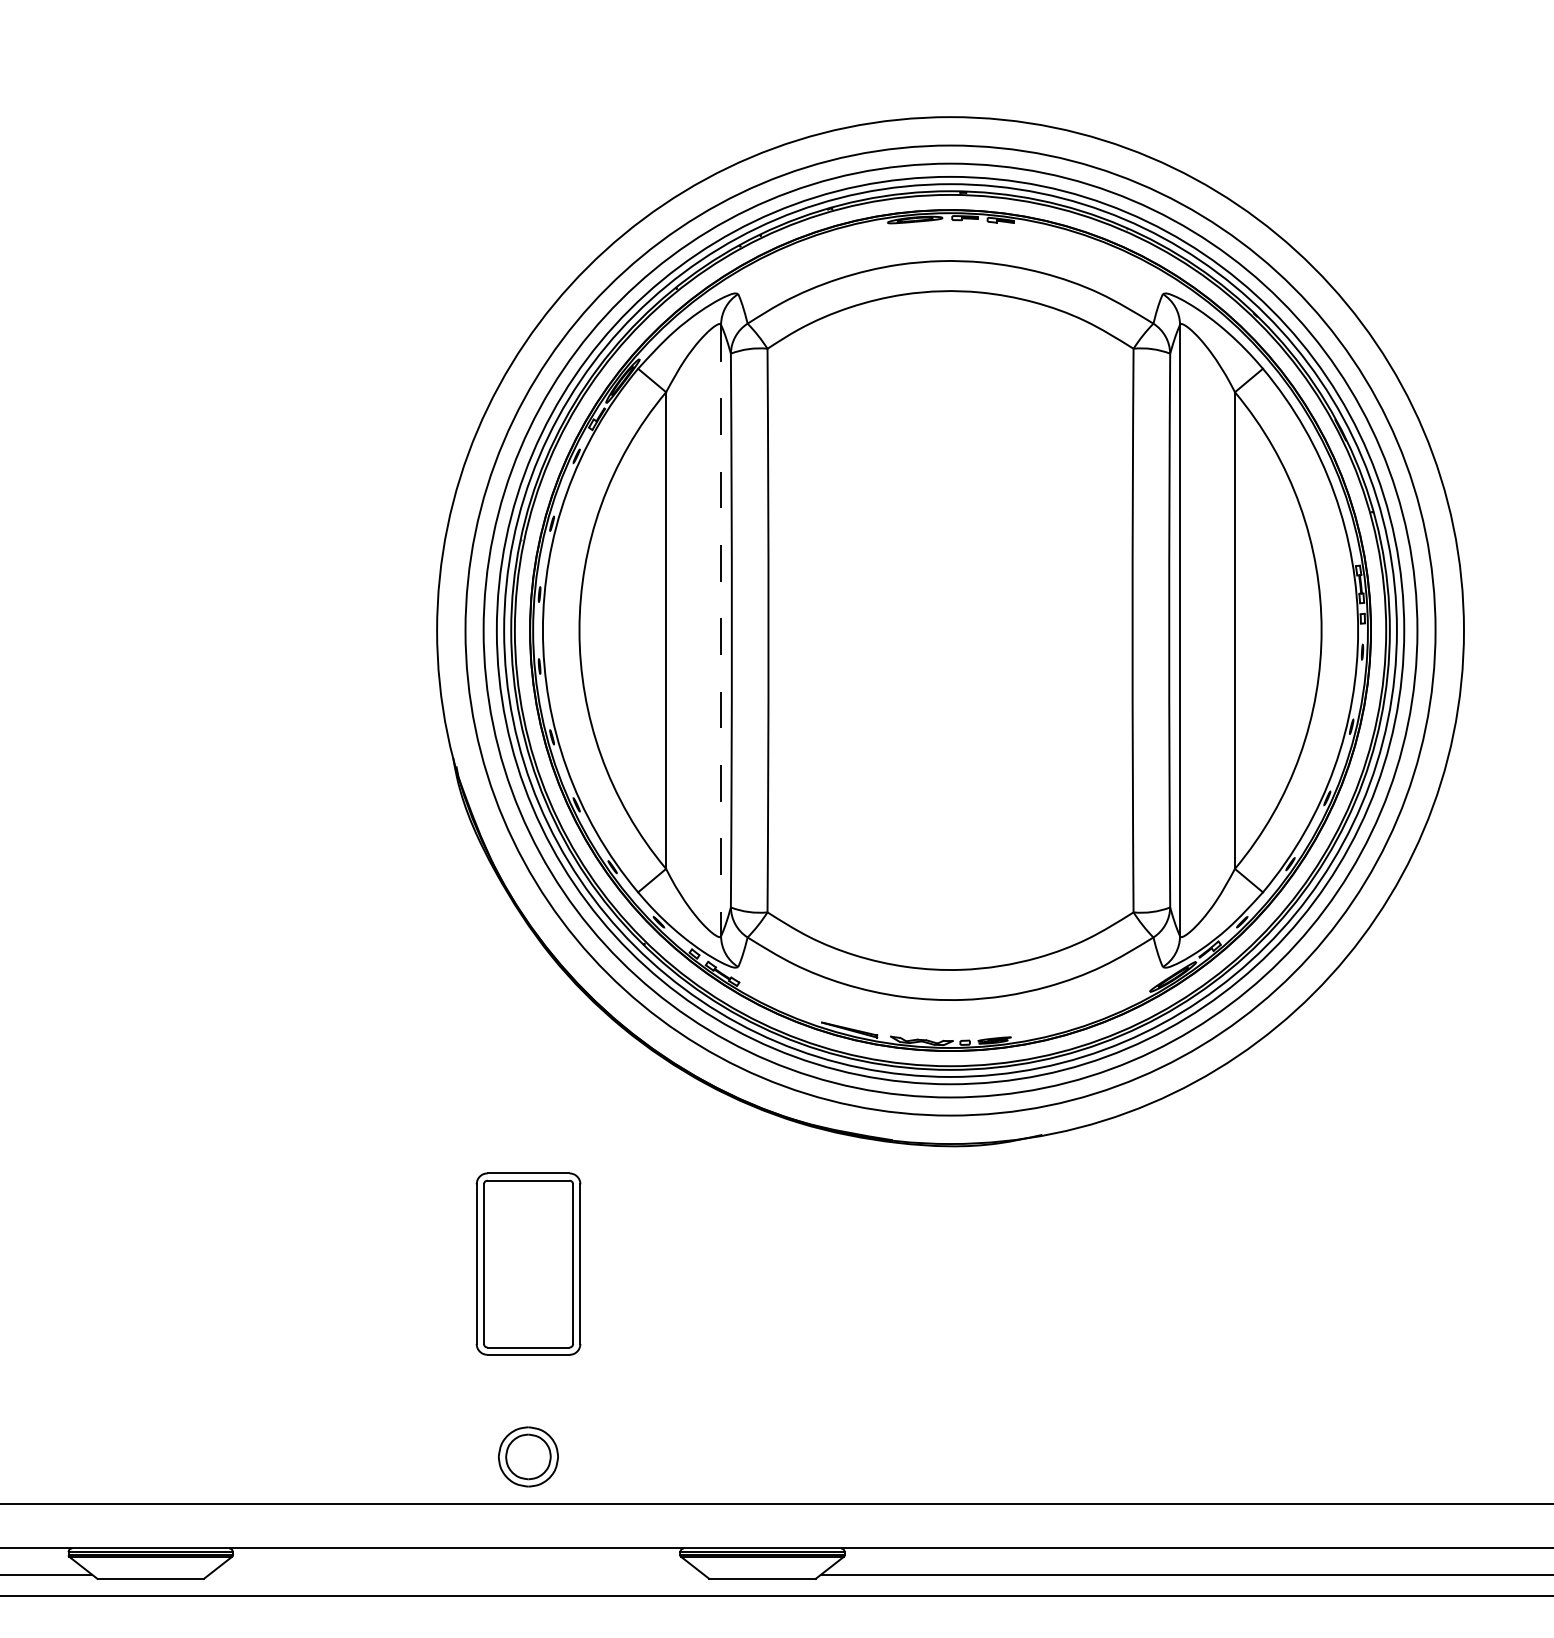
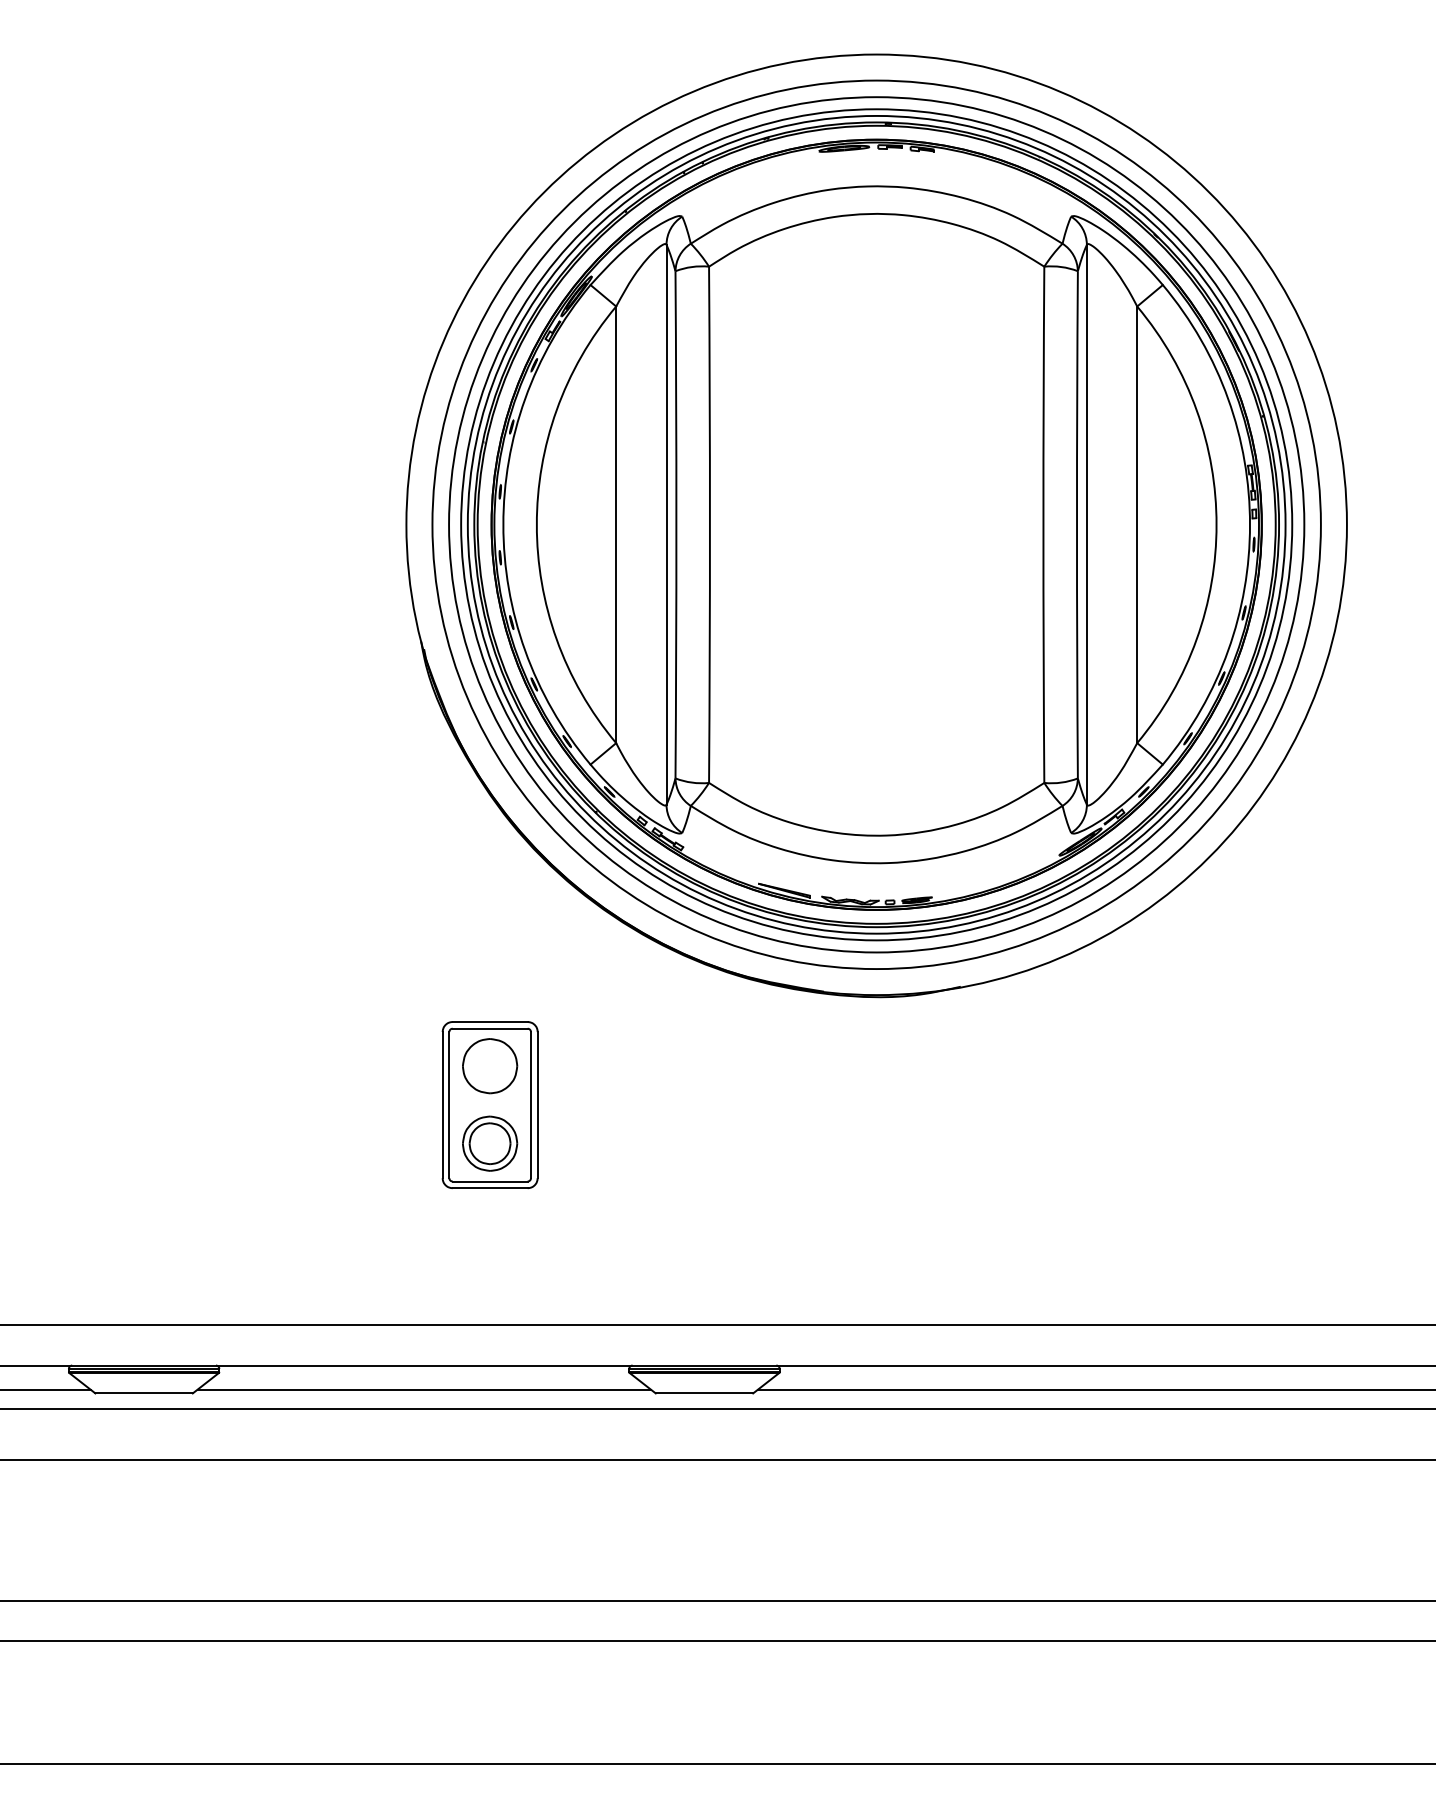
line: (721, 631) -> (666, 525), dashed -> solid
part: (528, 1221) -> (490, 1066), added
part: (528, 1456) -> (490, 1143), moved
line: (456, 1574) -> (424, 1389), added

